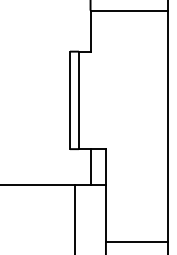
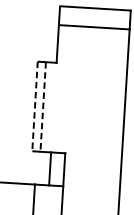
line: (70, 100) -> (35, 106), solid -> dashed
line: (78, 100) -> (42, 107), solid -> dashed

